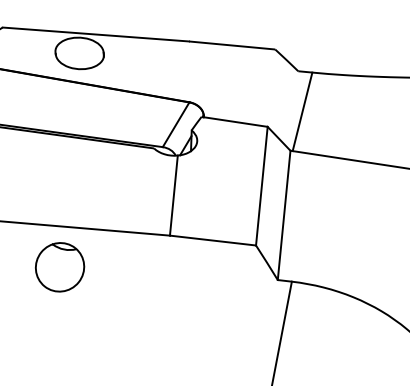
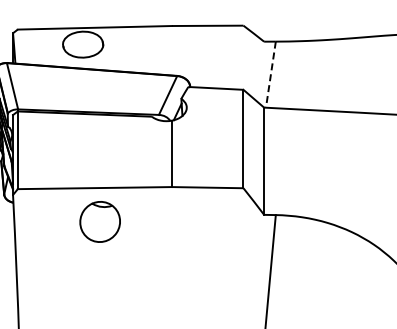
line: (301, 112) -> (270, 75), solid -> dashed
part: (59, 266) -> (99, 221), moved

